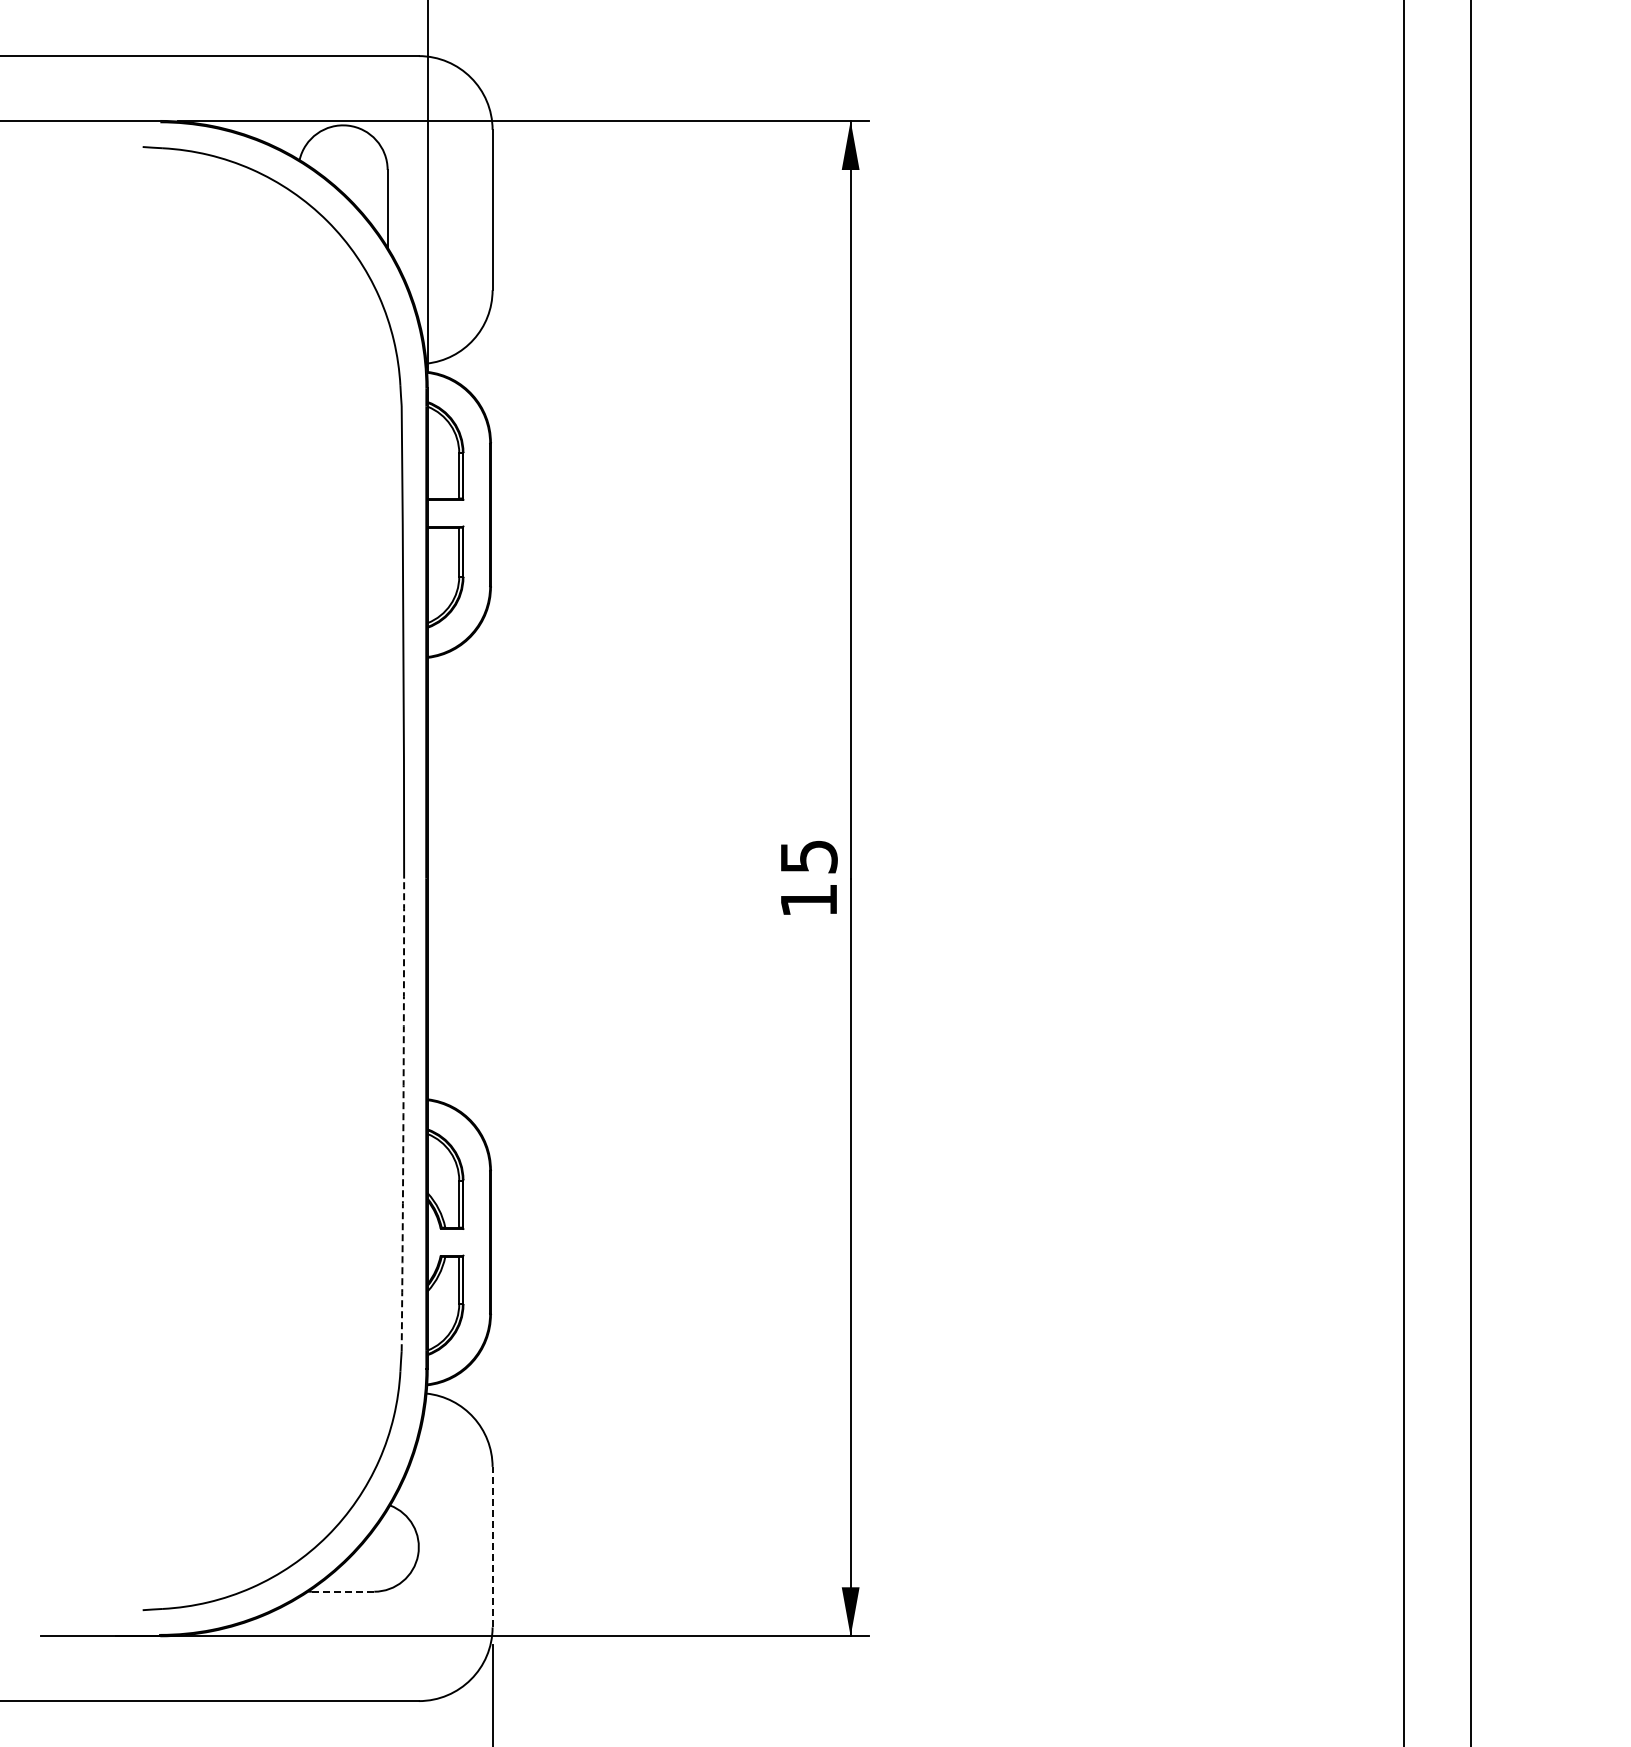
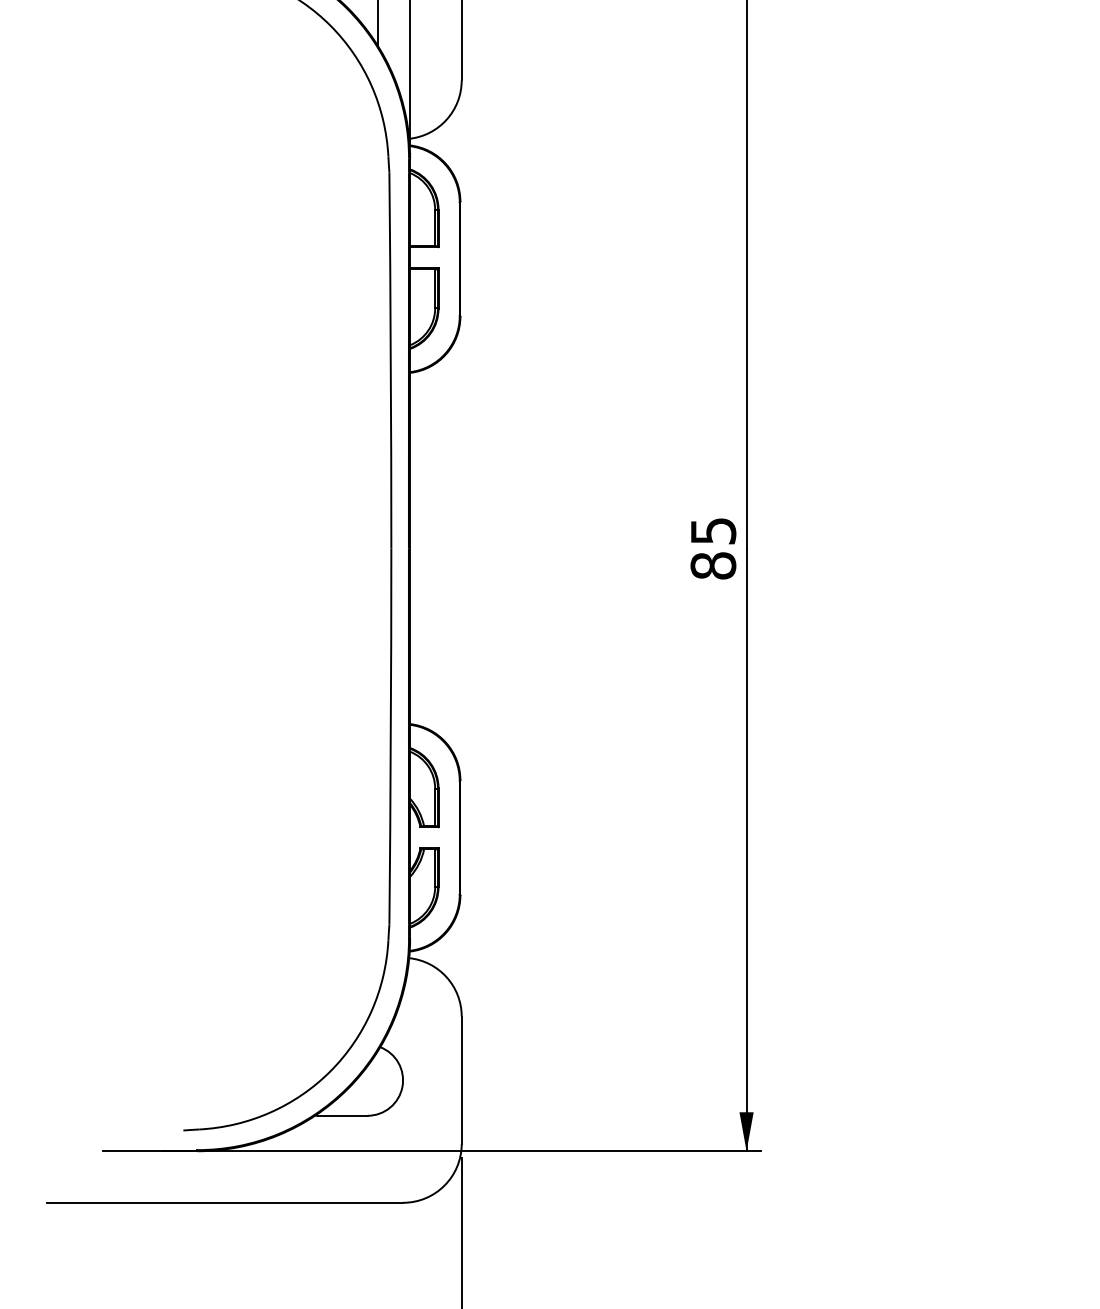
text: (808, 900) -> (713, 565), 15 -> 85
arc: (403, 1114) -> (390, 736), dashed -> solid
line: (492, 1546) -> (461, 1079), dashed -> solid
line: (343, 1591) -> (343, 1115), dashed -> solid

